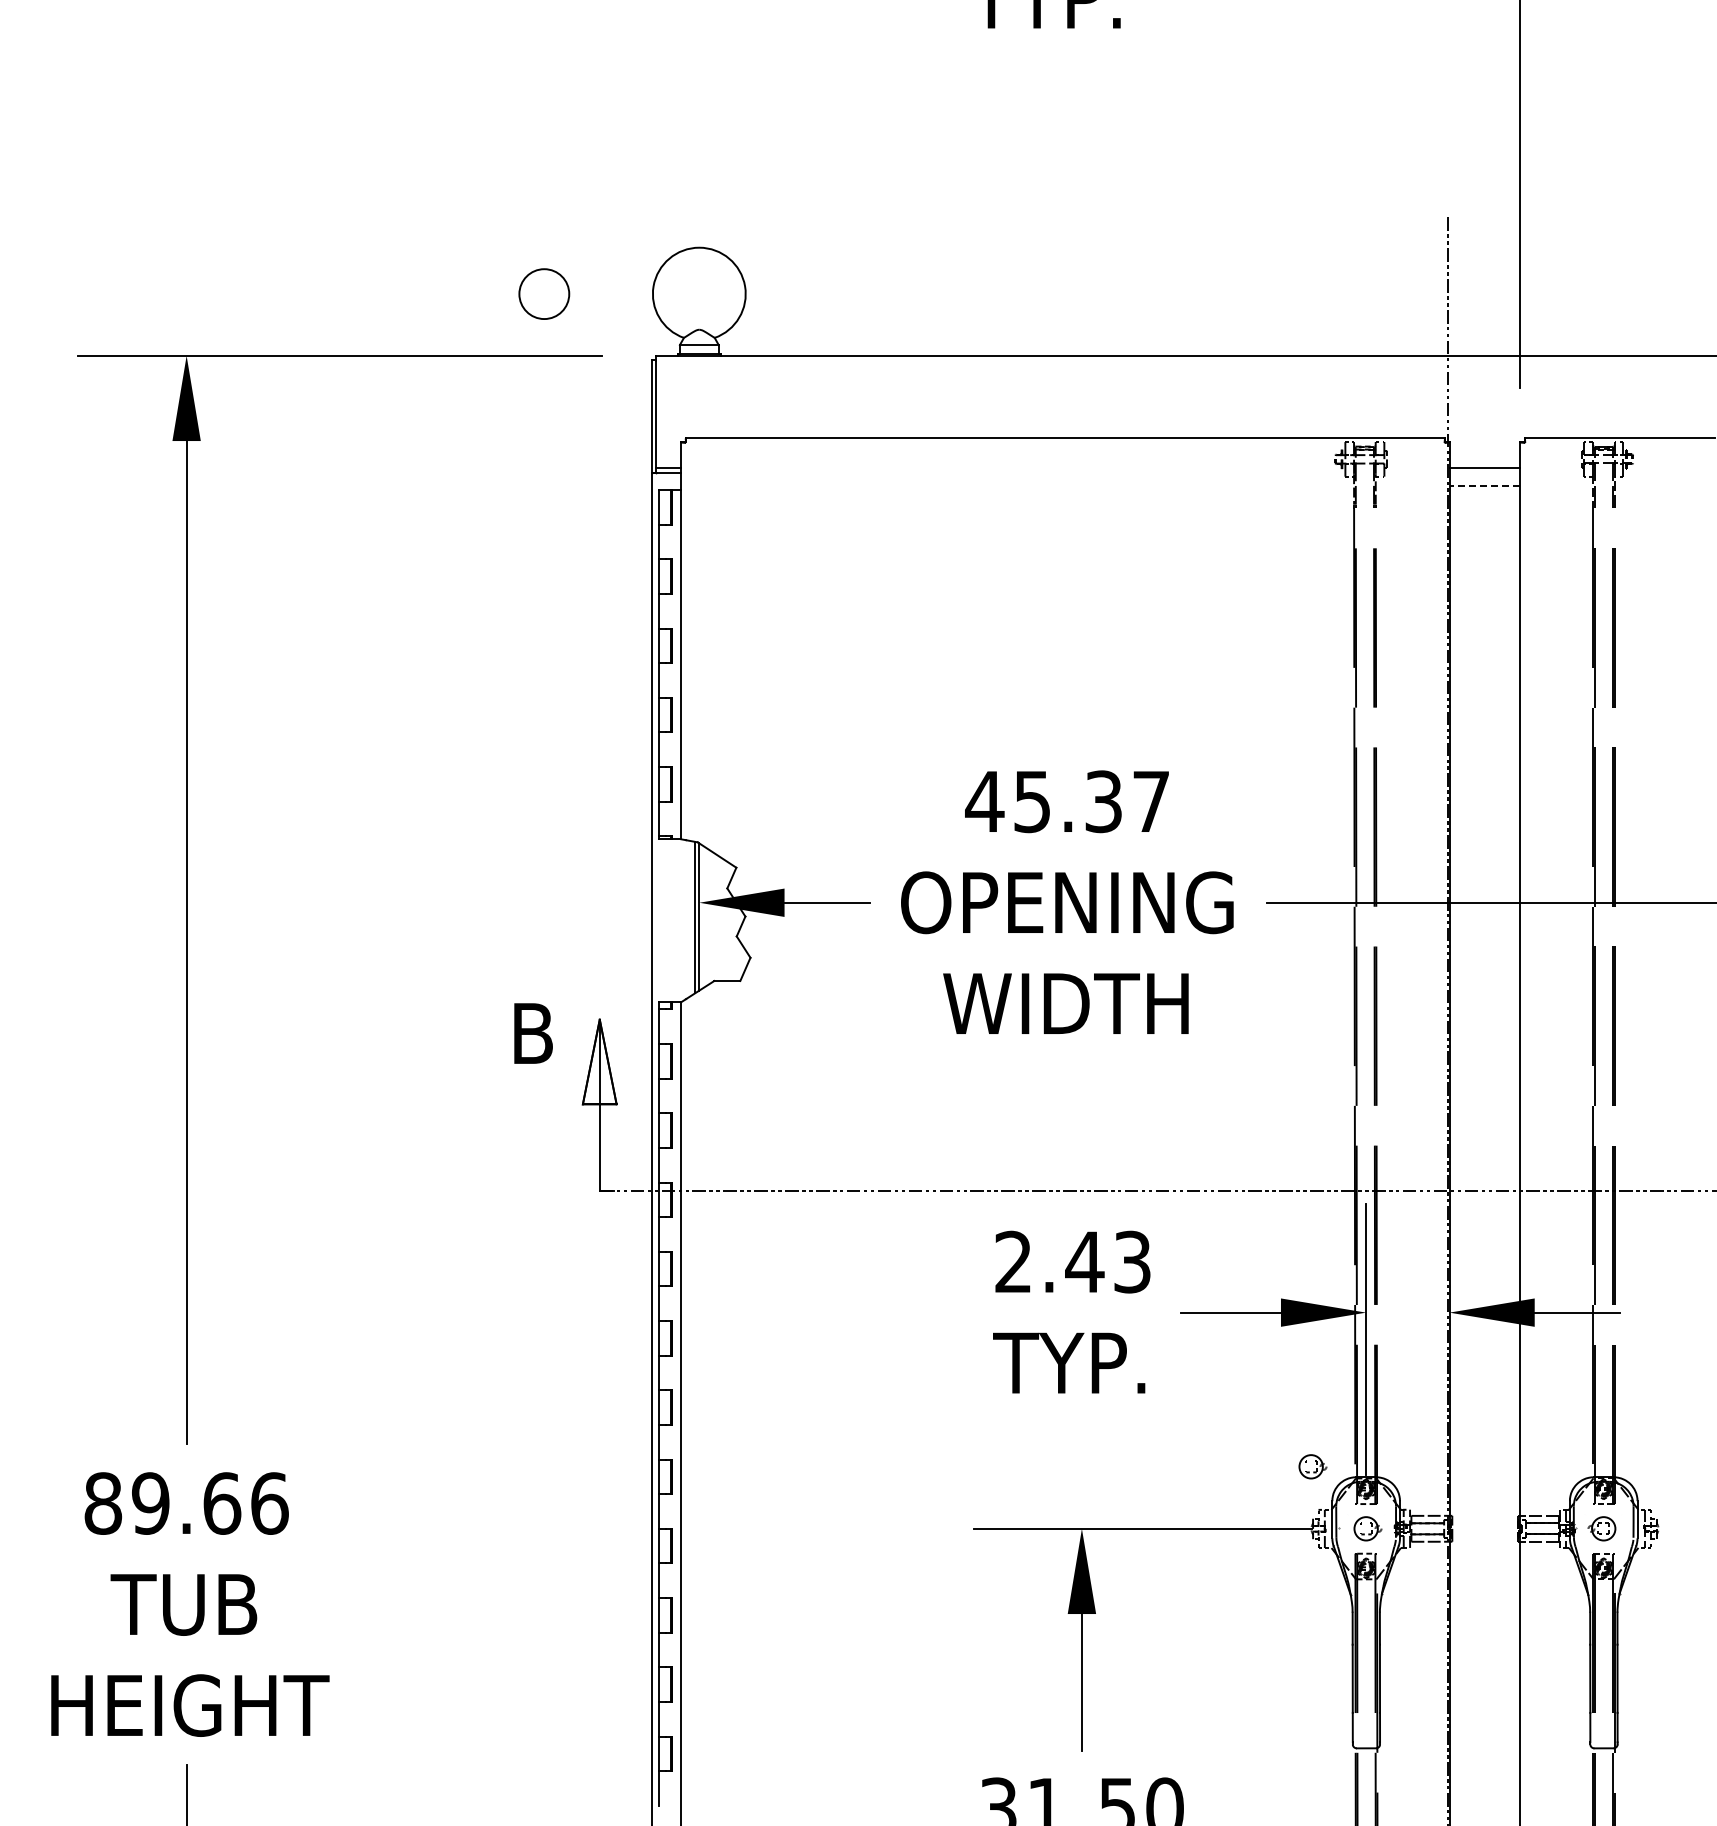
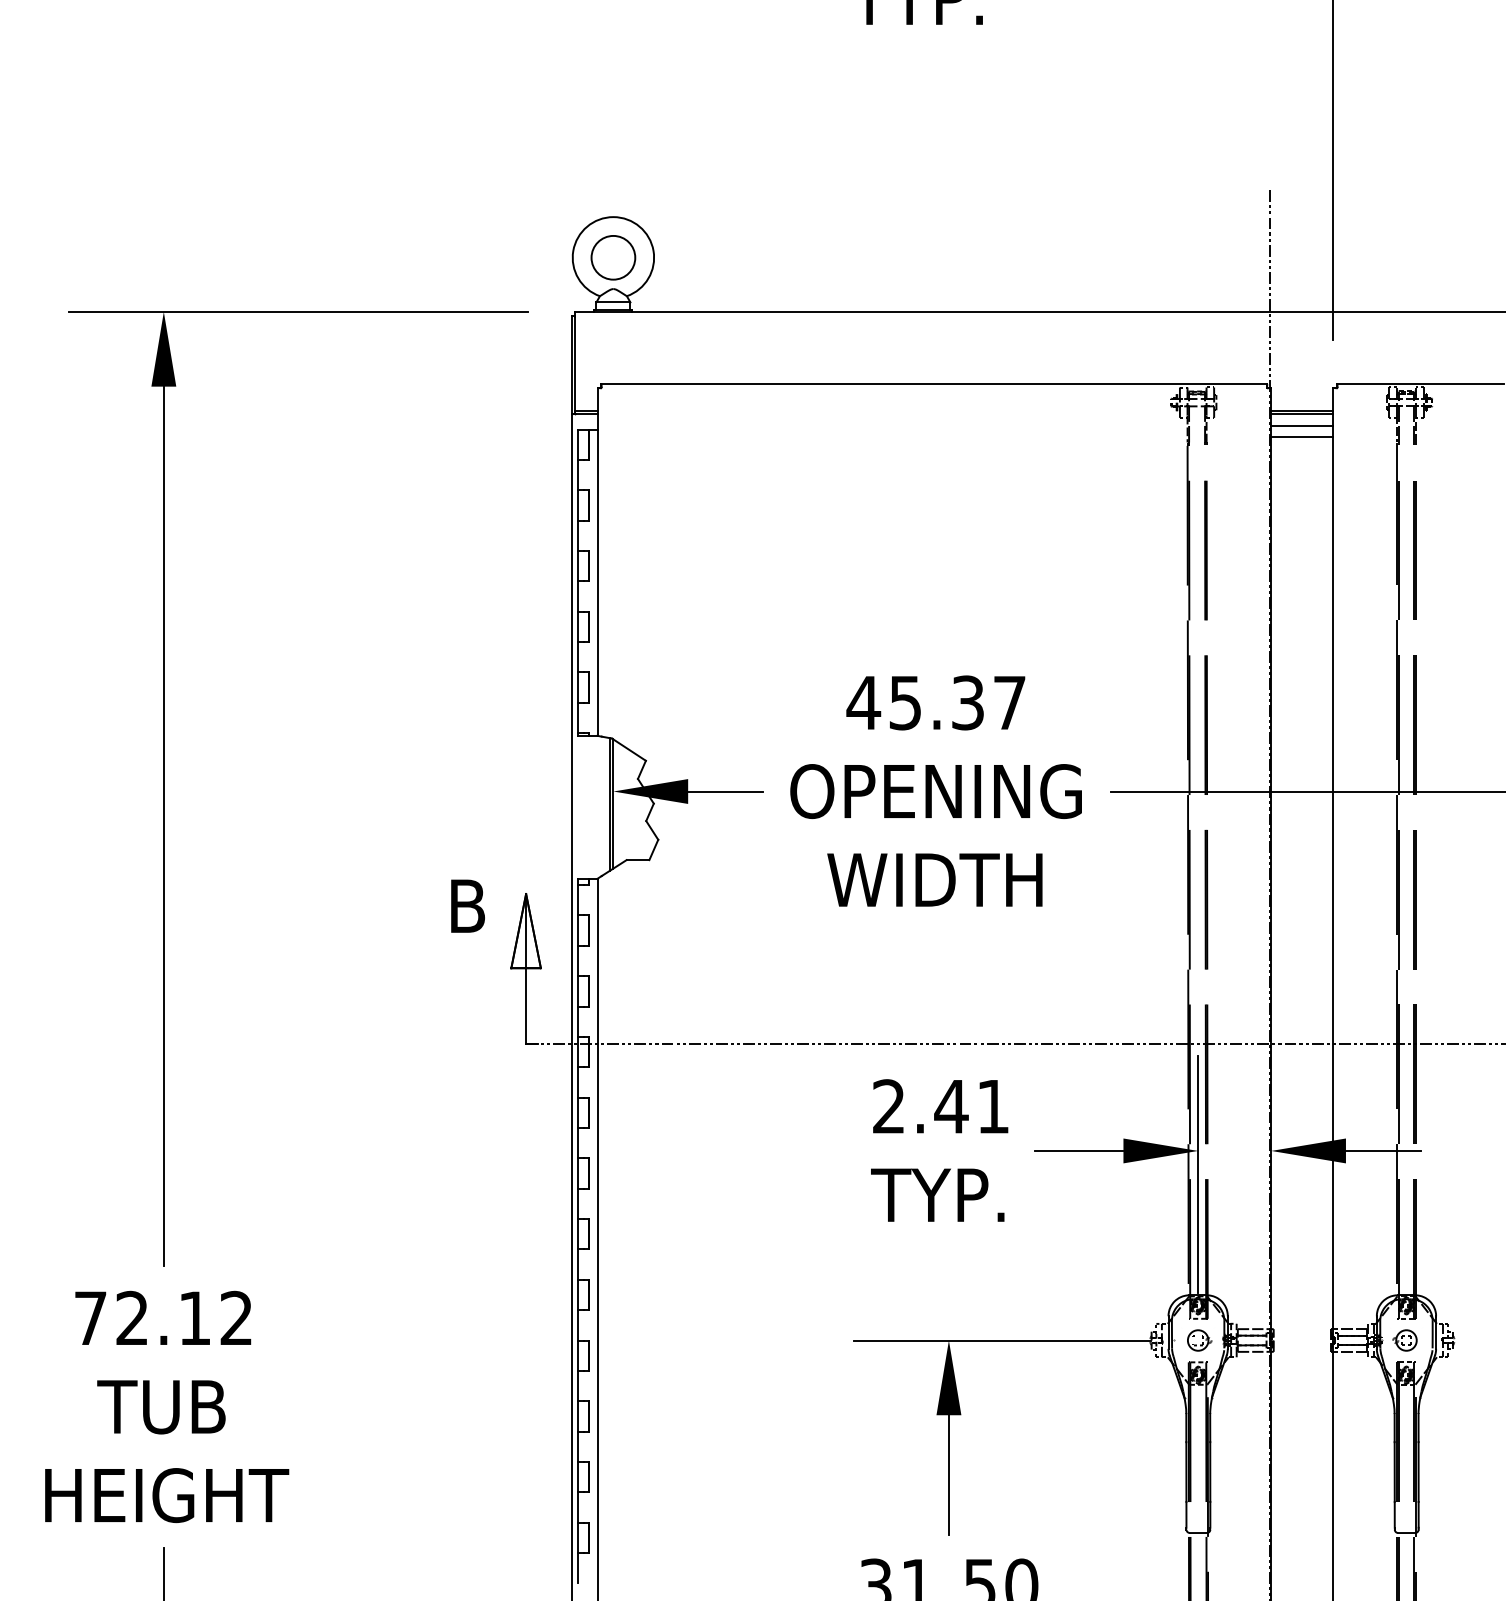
circle: (544, 293) -> (613, 257), moved
line: (1484, 472) -> (1301, 414), added
line: (1484, 485) -> (1301, 425), dashed -> solid
line: (1484, 498) -> (1301, 437), added
text: (1132, 1261) -> (993, 1106), 2.43 -> 2.41
part: (1312, 1466) -> (1151, 1285), removed
text: (186, 1503) -> (163, 1318), 89.66 -> 72.12

